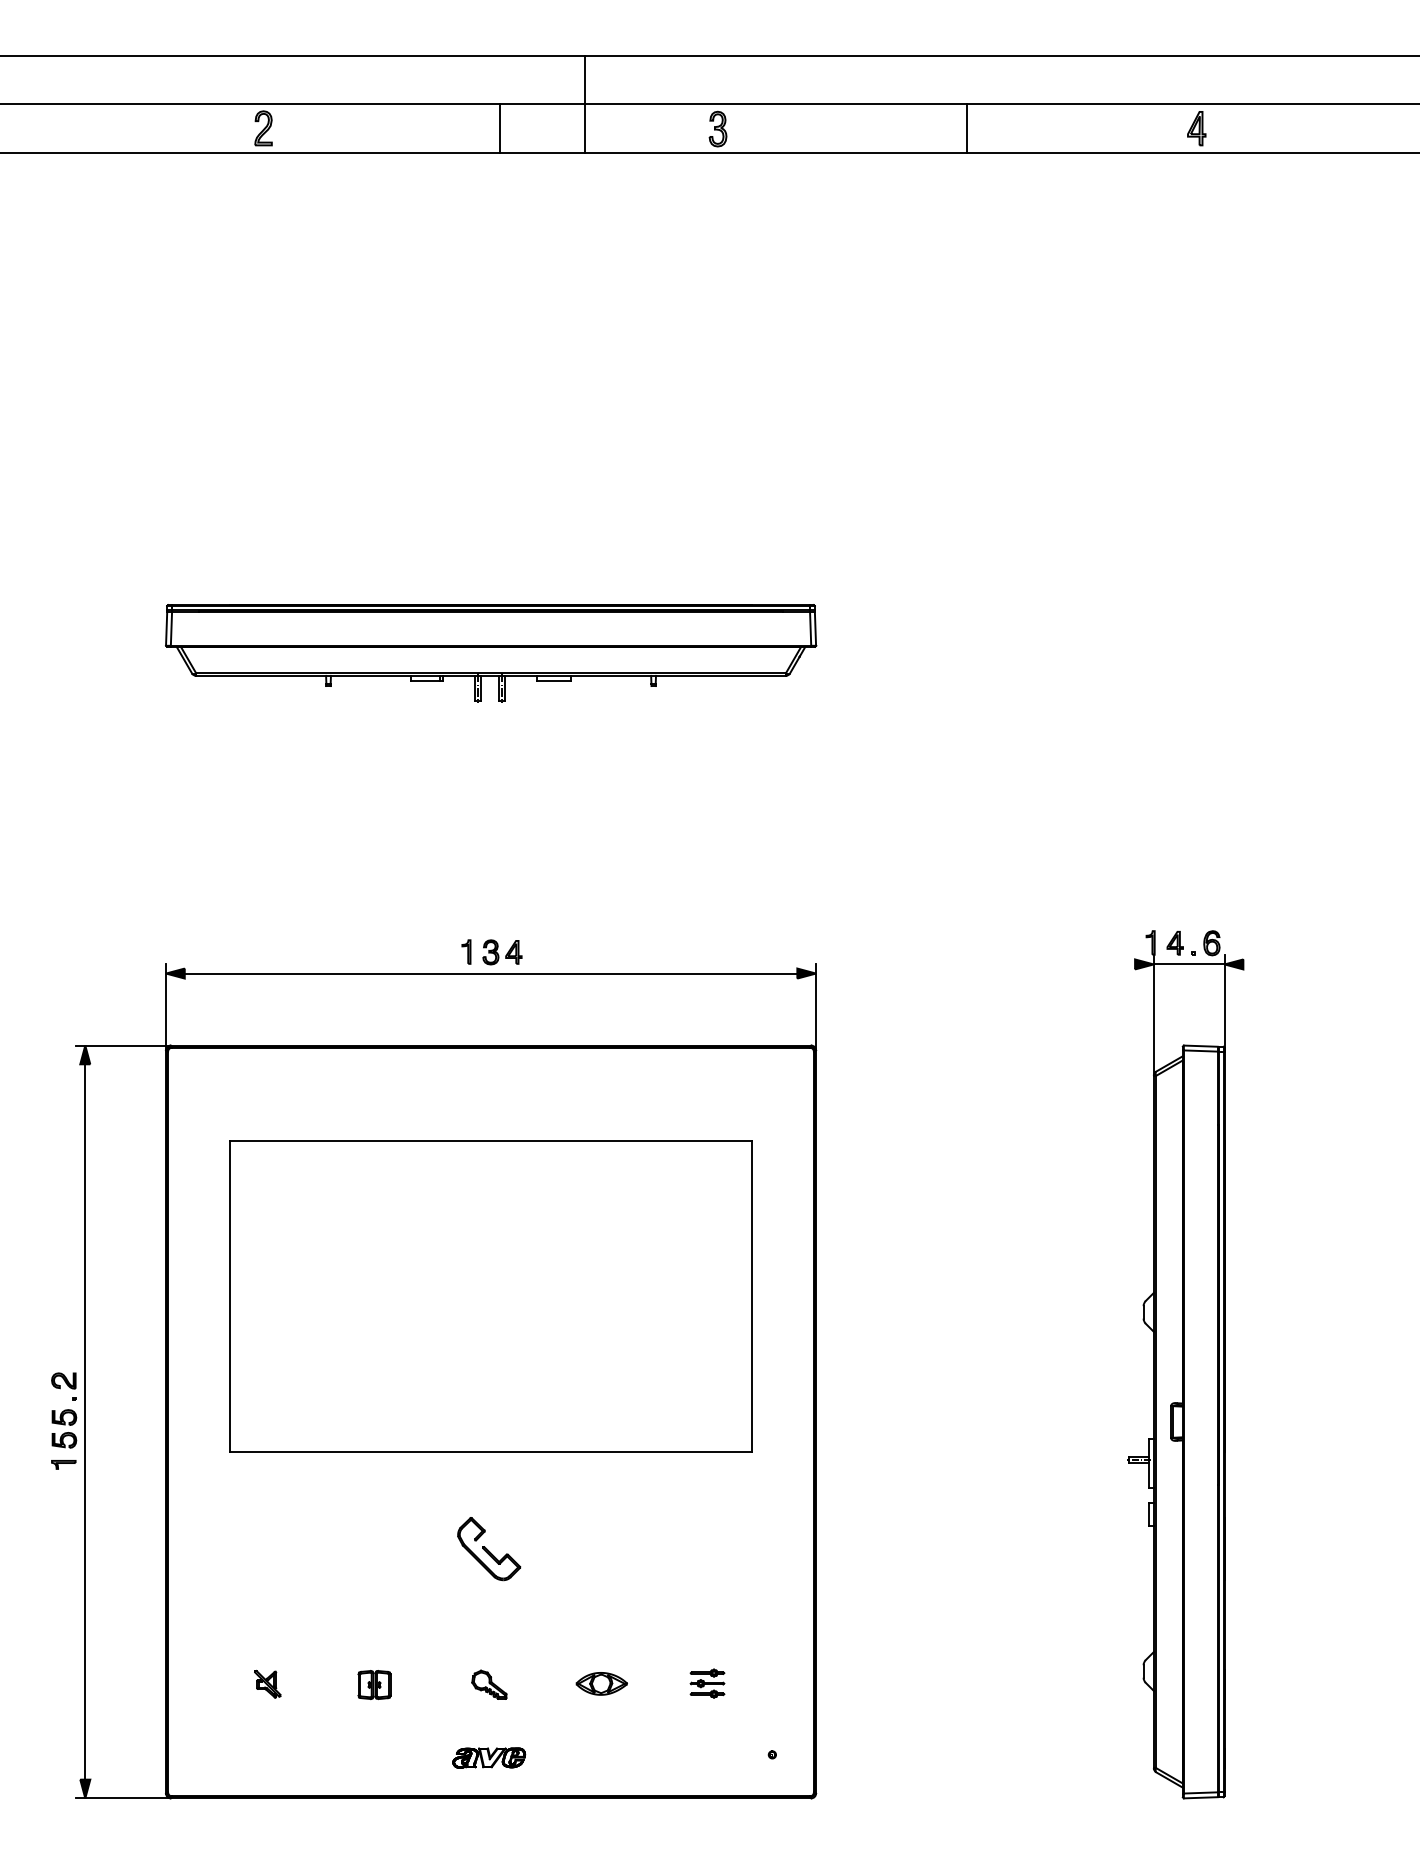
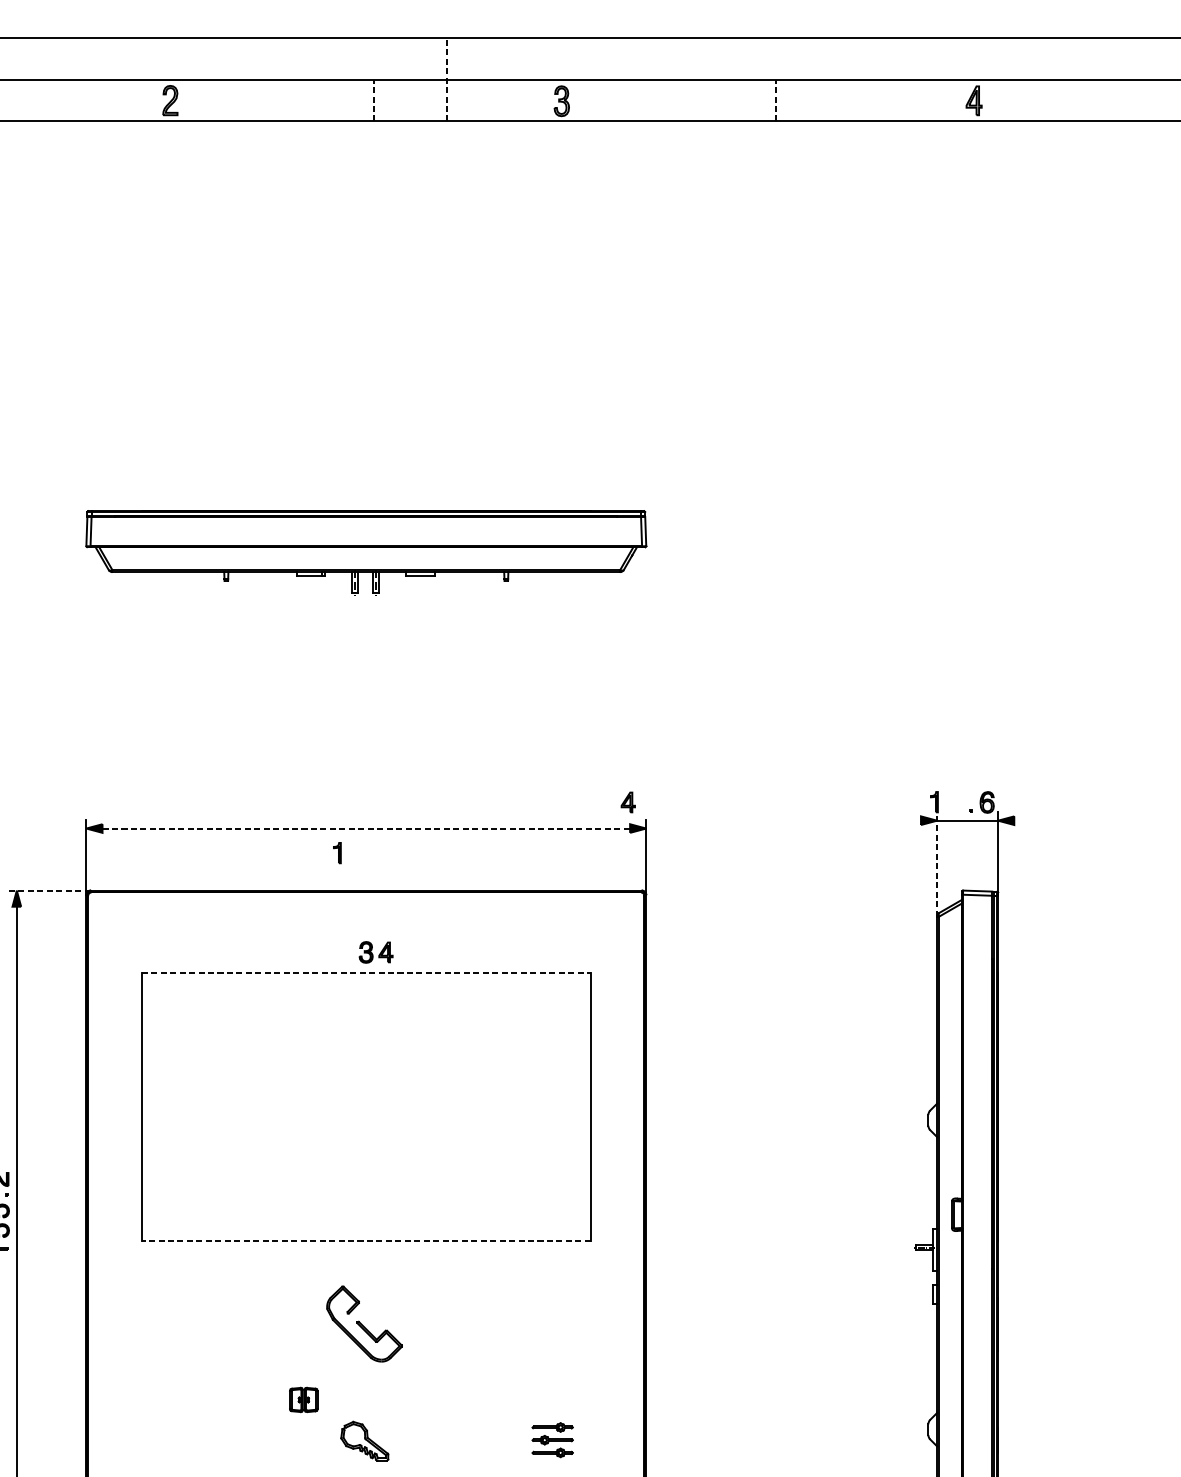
line: (584, 104) -> (446, 80), solid -> dashed
line: (499, 127) -> (373, 99), solid -> dashed
line: (966, 127) -> (775, 99), solid -> dashed
part: (1174, 942) -> (627, 801), moved
part: (466, 951) -> (337, 852), moved
part: (502, 952) -> (376, 952), moved
line: (491, 973) -> (366, 828), solid -> dashed
line: (1153, 1015) -> (936, 864), solid -> dashed
line: (123, 1045) -> (49, 890), solid -> dashed
line: (491, 1141) -> (366, 973), solid -> dashed
line: (491, 1451) -> (366, 1240), solid -> dashed
part: (489, 1549) -> (364, 1324), size x1.4
part: (267, 1683) -> (173, 1440), removed
part: (601, 1683) -> (461, 1440), removed
part: (707, 1683) -> (552, 1440), size x1.4
part: (374, 1684) -> (303, 1399), moved
part: (489, 1684) -> (364, 1440), size x1.6

